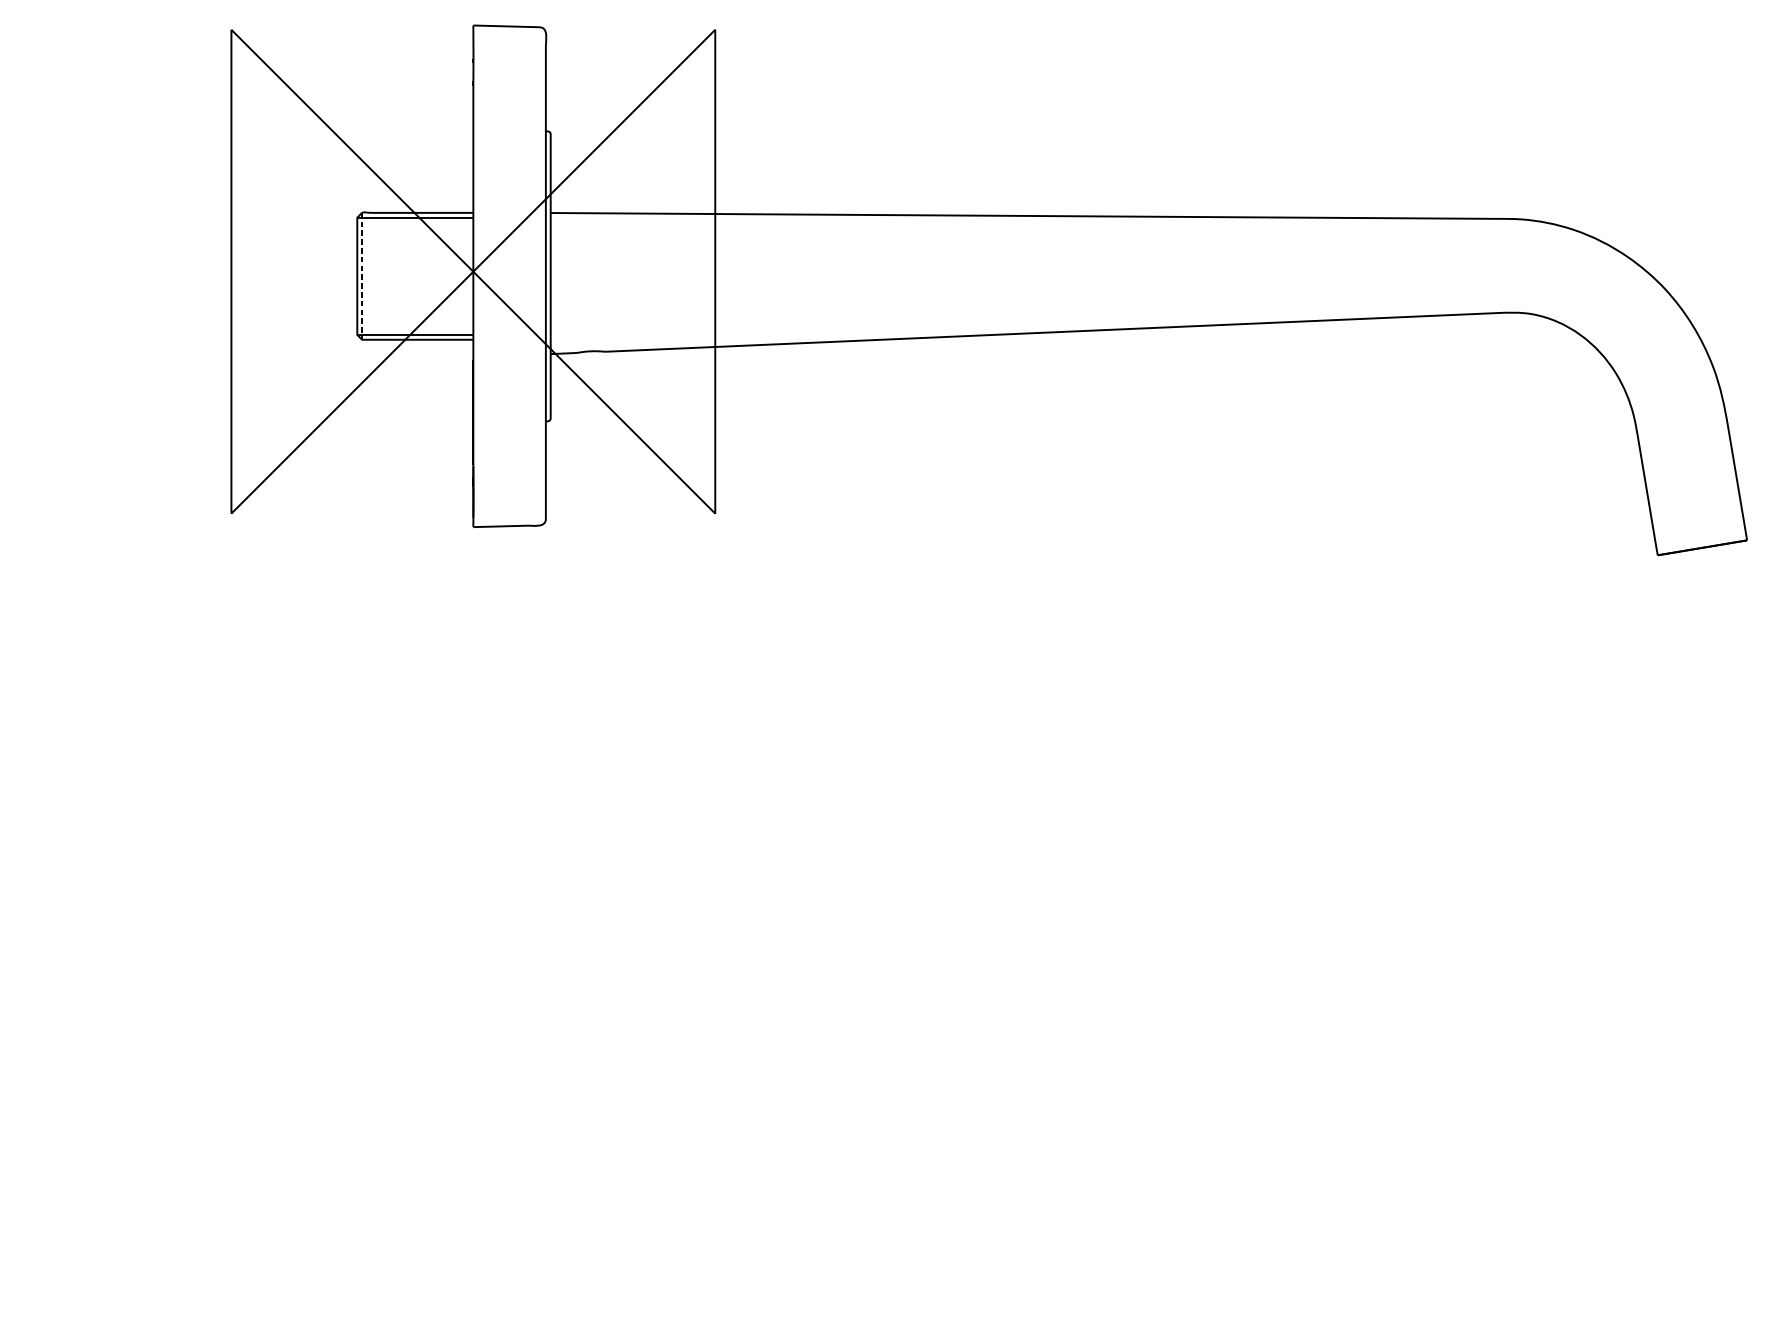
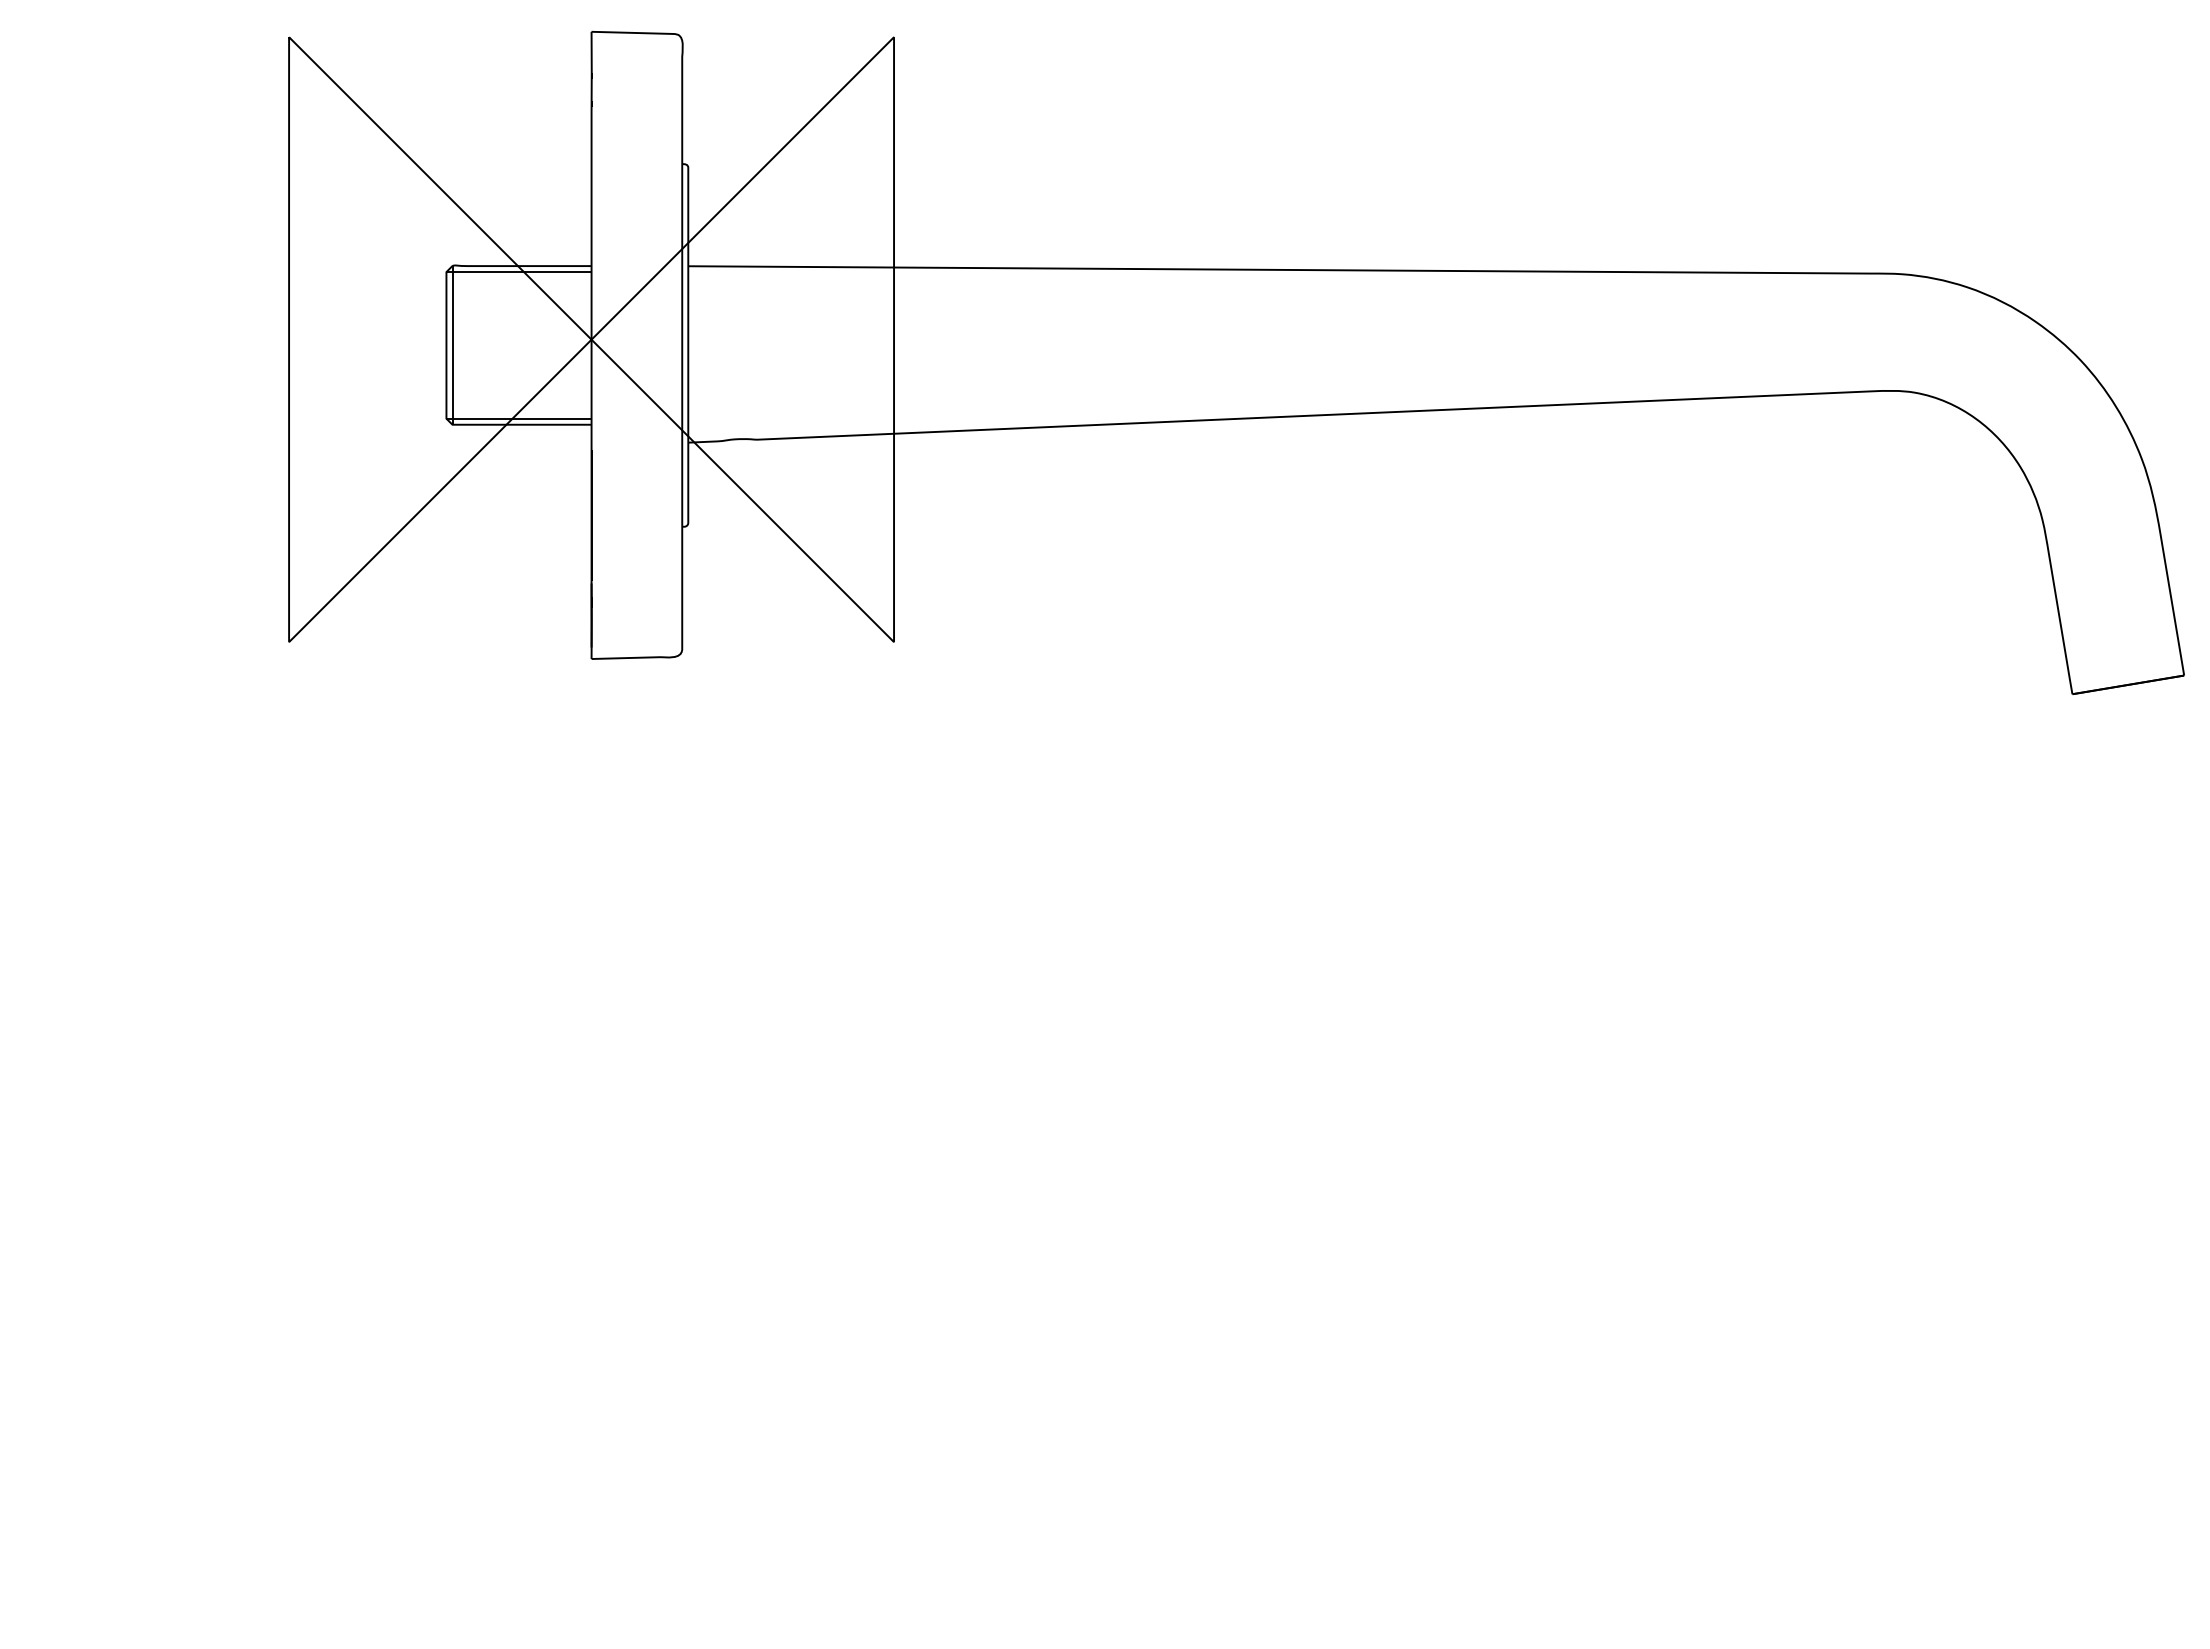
line: (362, 276) -> (452, 345), dashed -> solid

